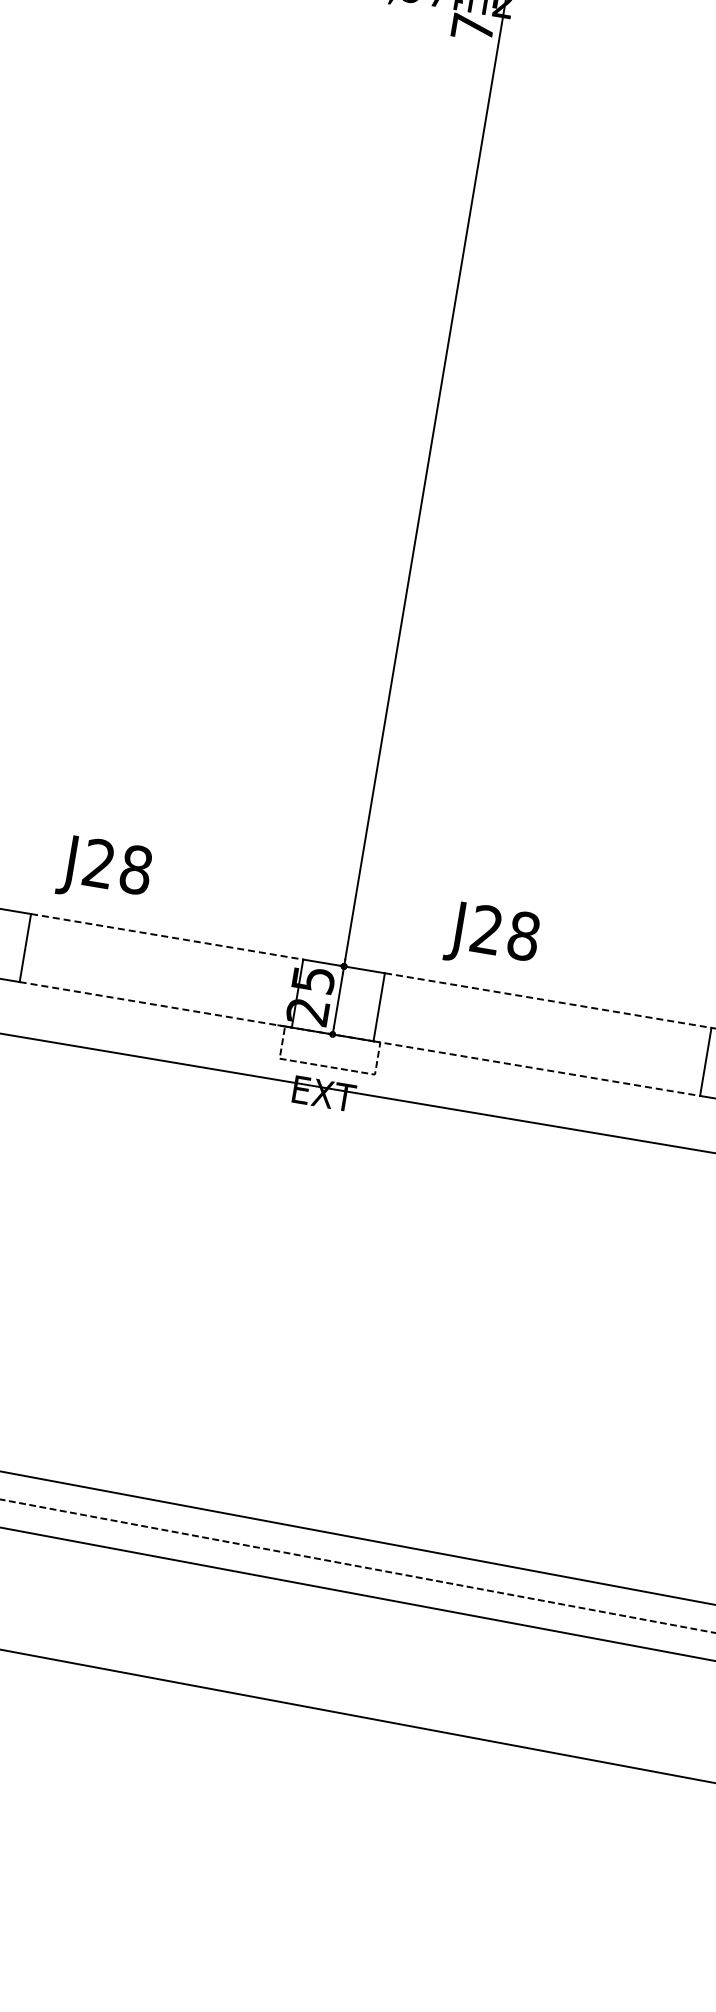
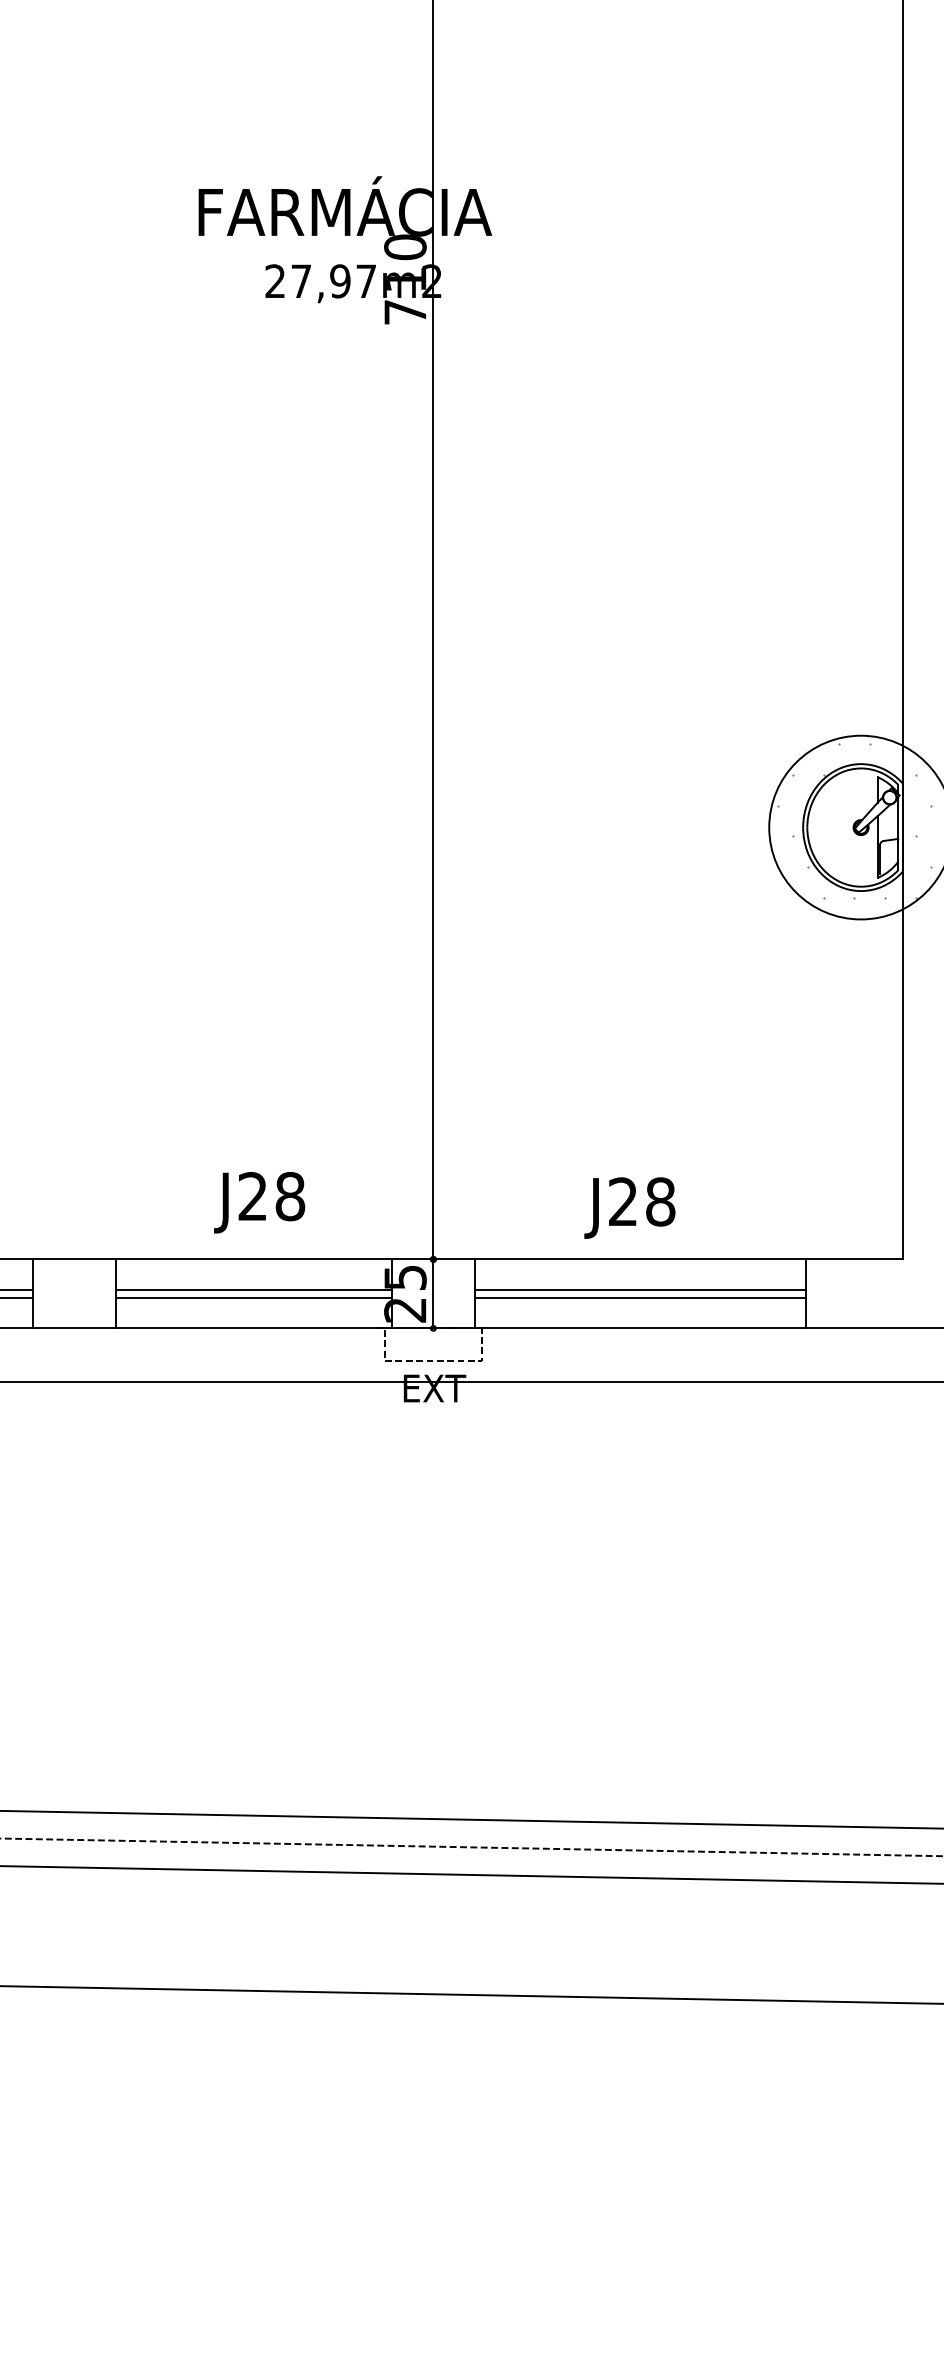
text: (104, 870) -> (259, 1202), moved
line: (167, 936) -> (254, 1259), dashed -> solid
text: (492, 936) -> (629, 1207), moved
line: (161, 966) -> (253, 1289), added
line: (160, 975) -> (253, 1298), added
line: (548, 1000) -> (640, 1259), dashed -> solid
line: (156, 1004) -> (254, 1328), dashed -> solid
line: (542, 1030) -> (639, 1289), added
line: (540, 1038) -> (639, 1298), added
line: (536, 1068) -> (640, 1328), dashed -> solid

